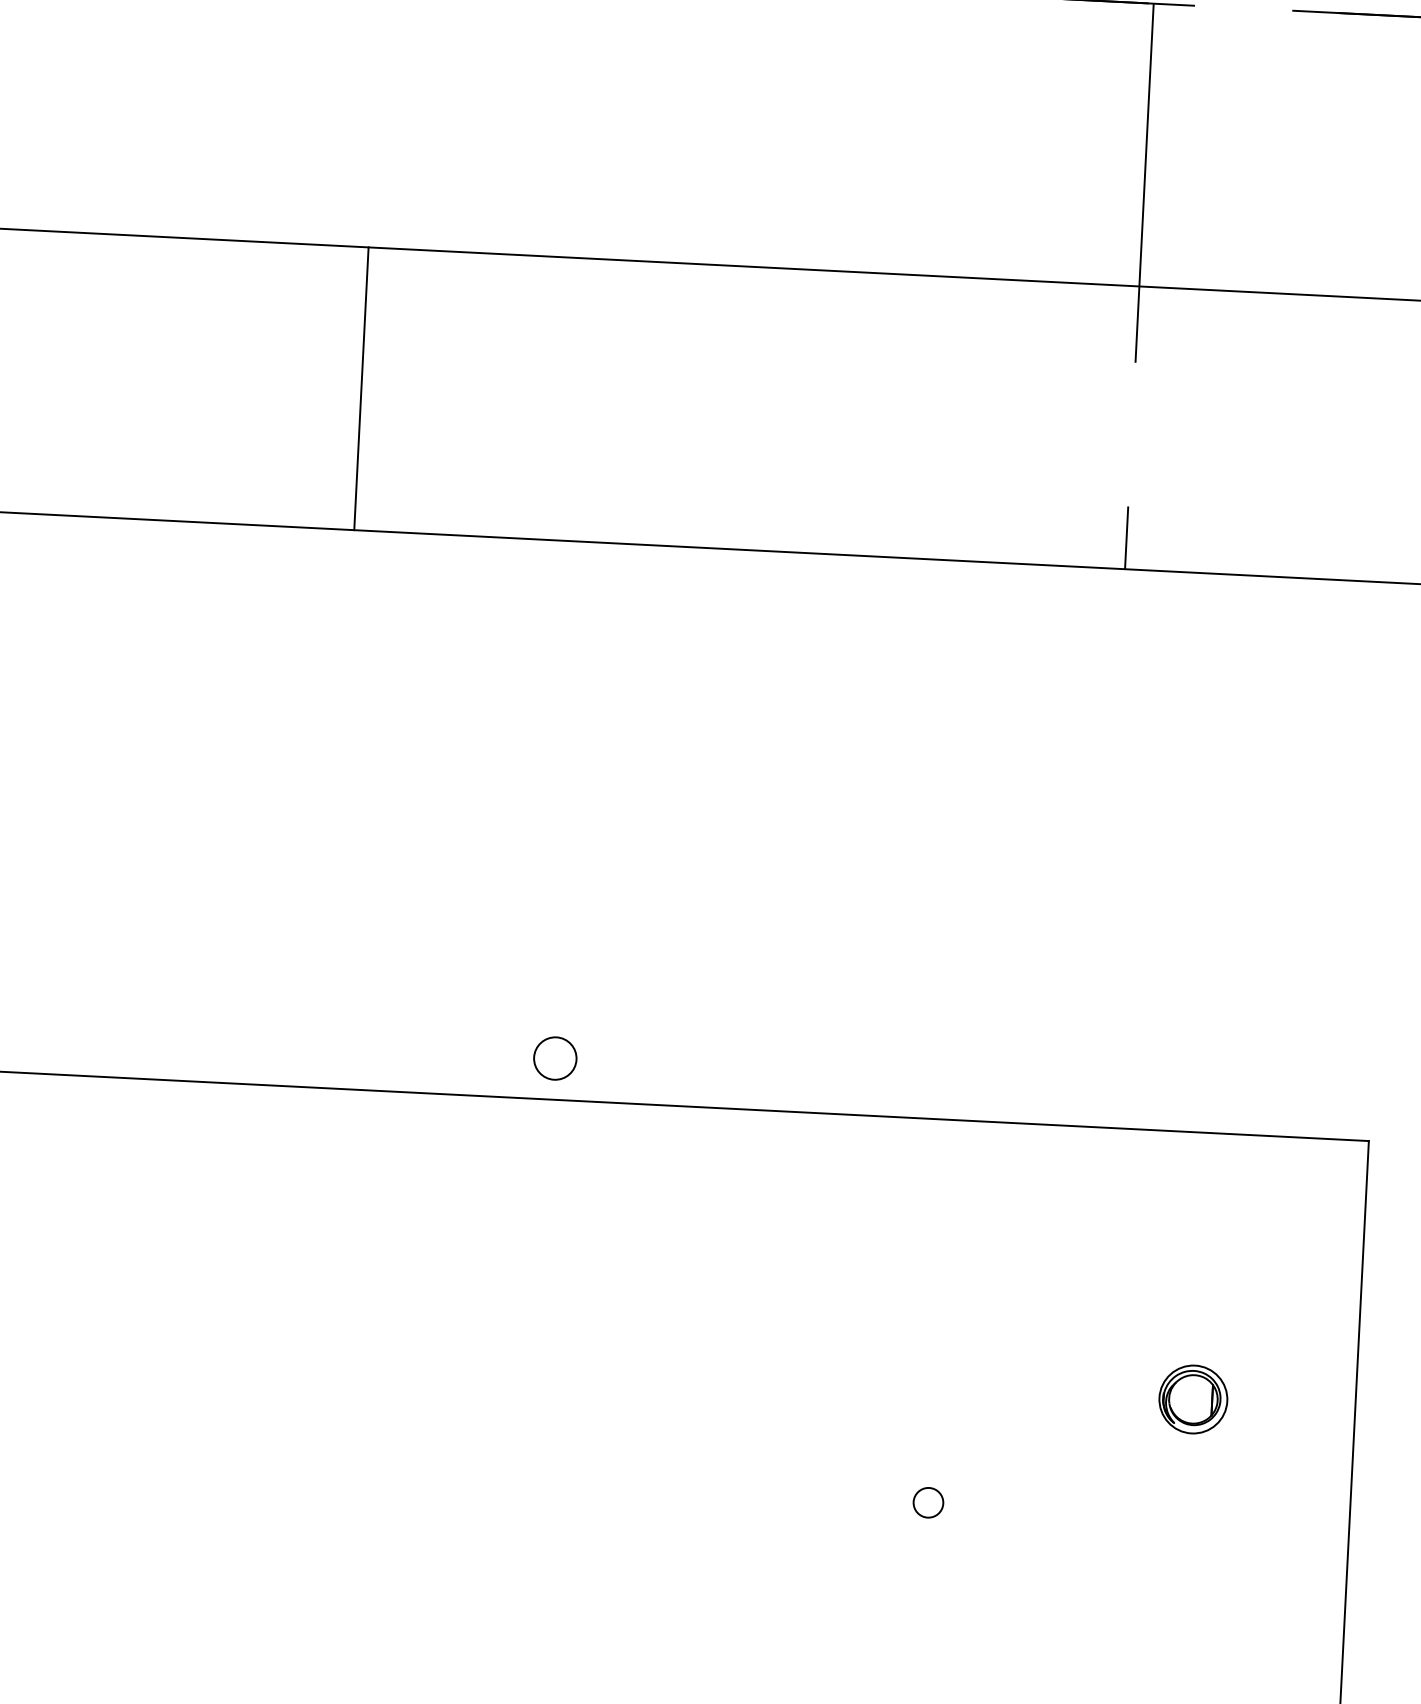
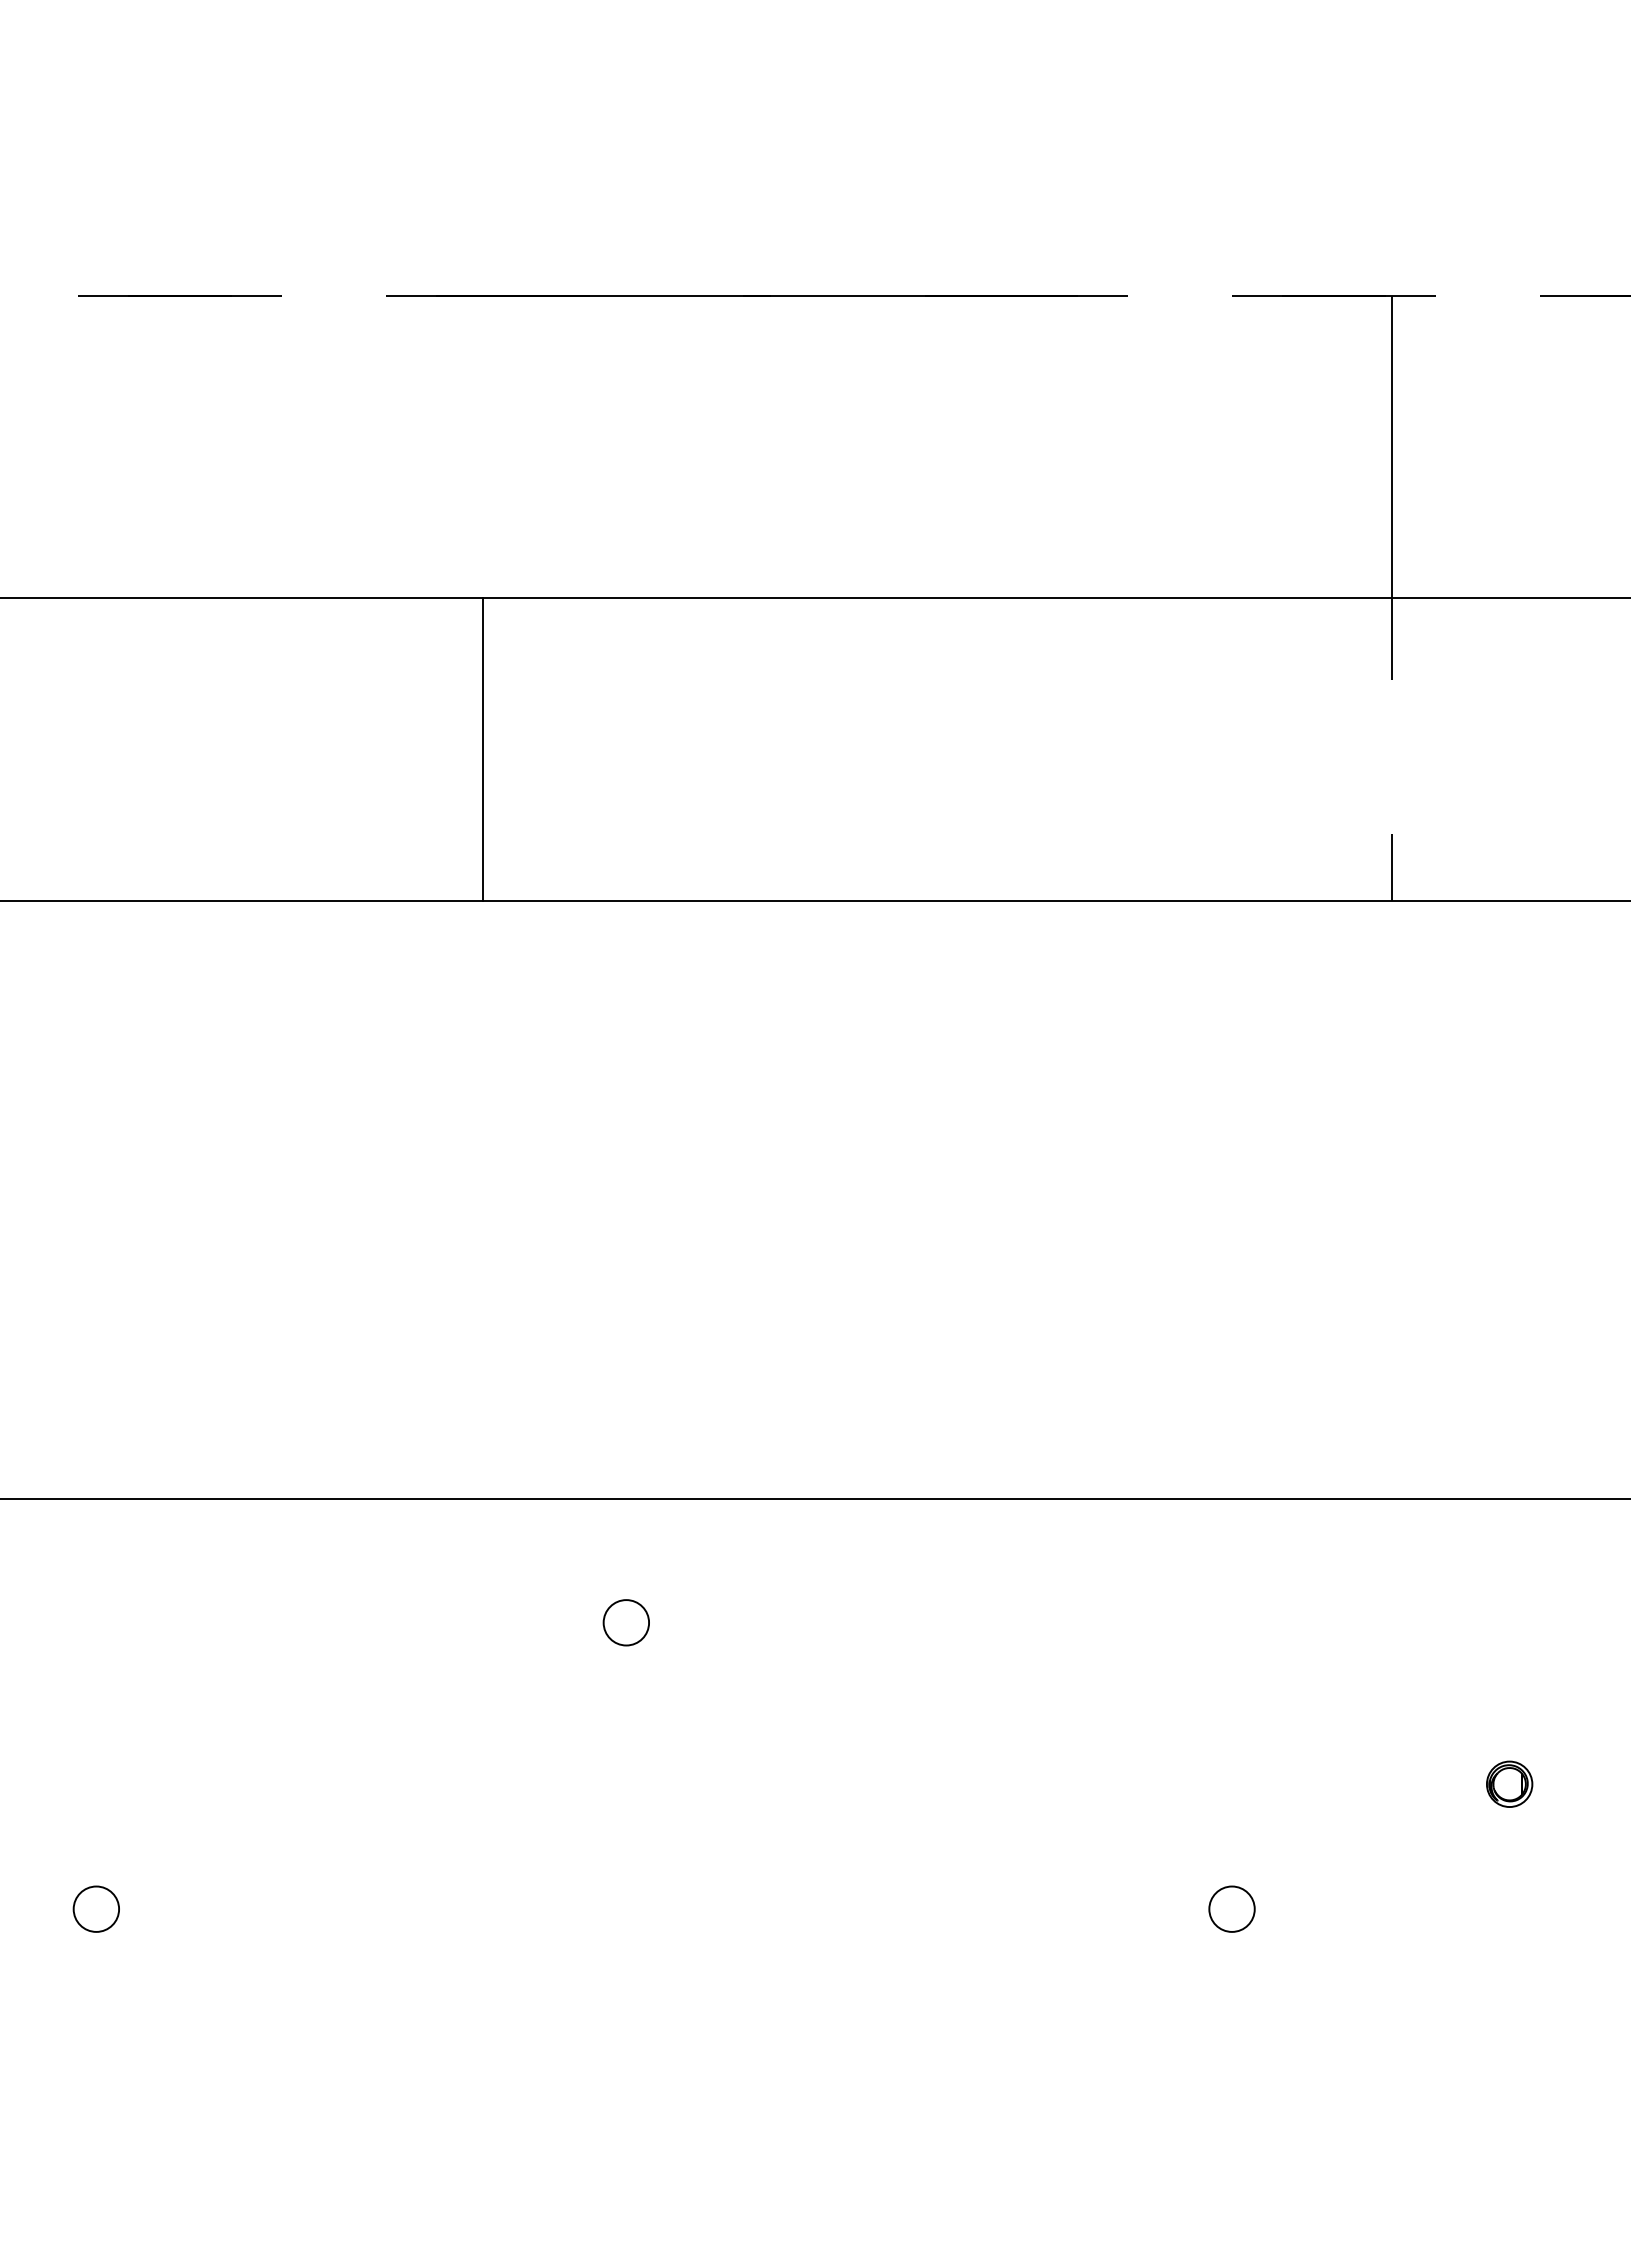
line: (360, 388) -> (482, 749), moved
circle: (554, 1058) -> (625, 1622), moved
part: (1193, 1398) -> (1509, 1783), size x0.62
circle: (928, 1502) -> (1231, 1908), size x1.43

